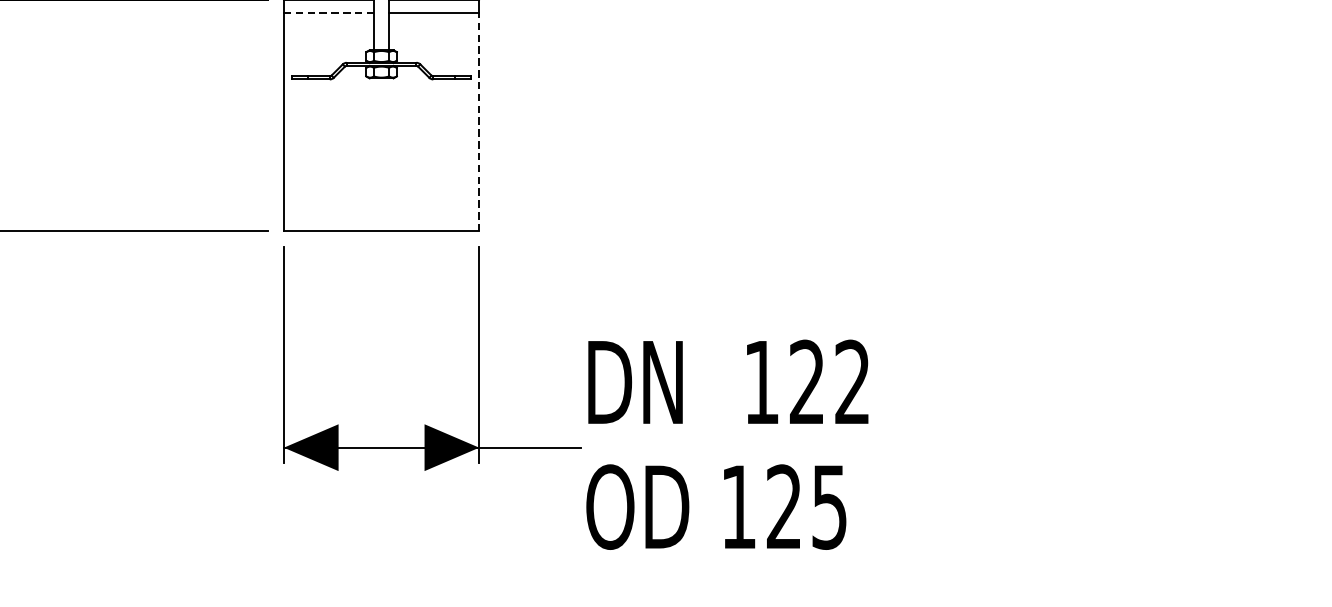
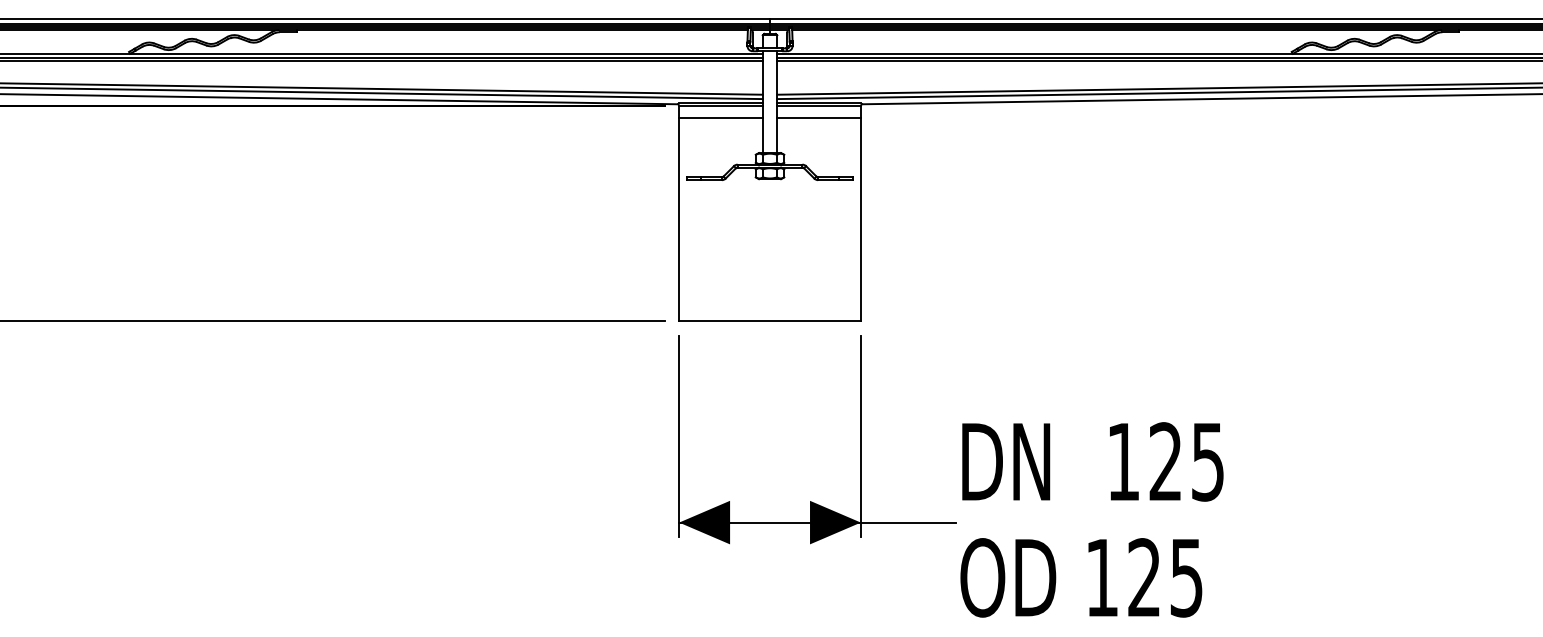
line: (329, 13) -> (721, 118), dashed -> solid
line: (478, 121) -> (860, 219), dashed -> solid
text: (852, 382) -> (1207, 461), 122 -> 125

